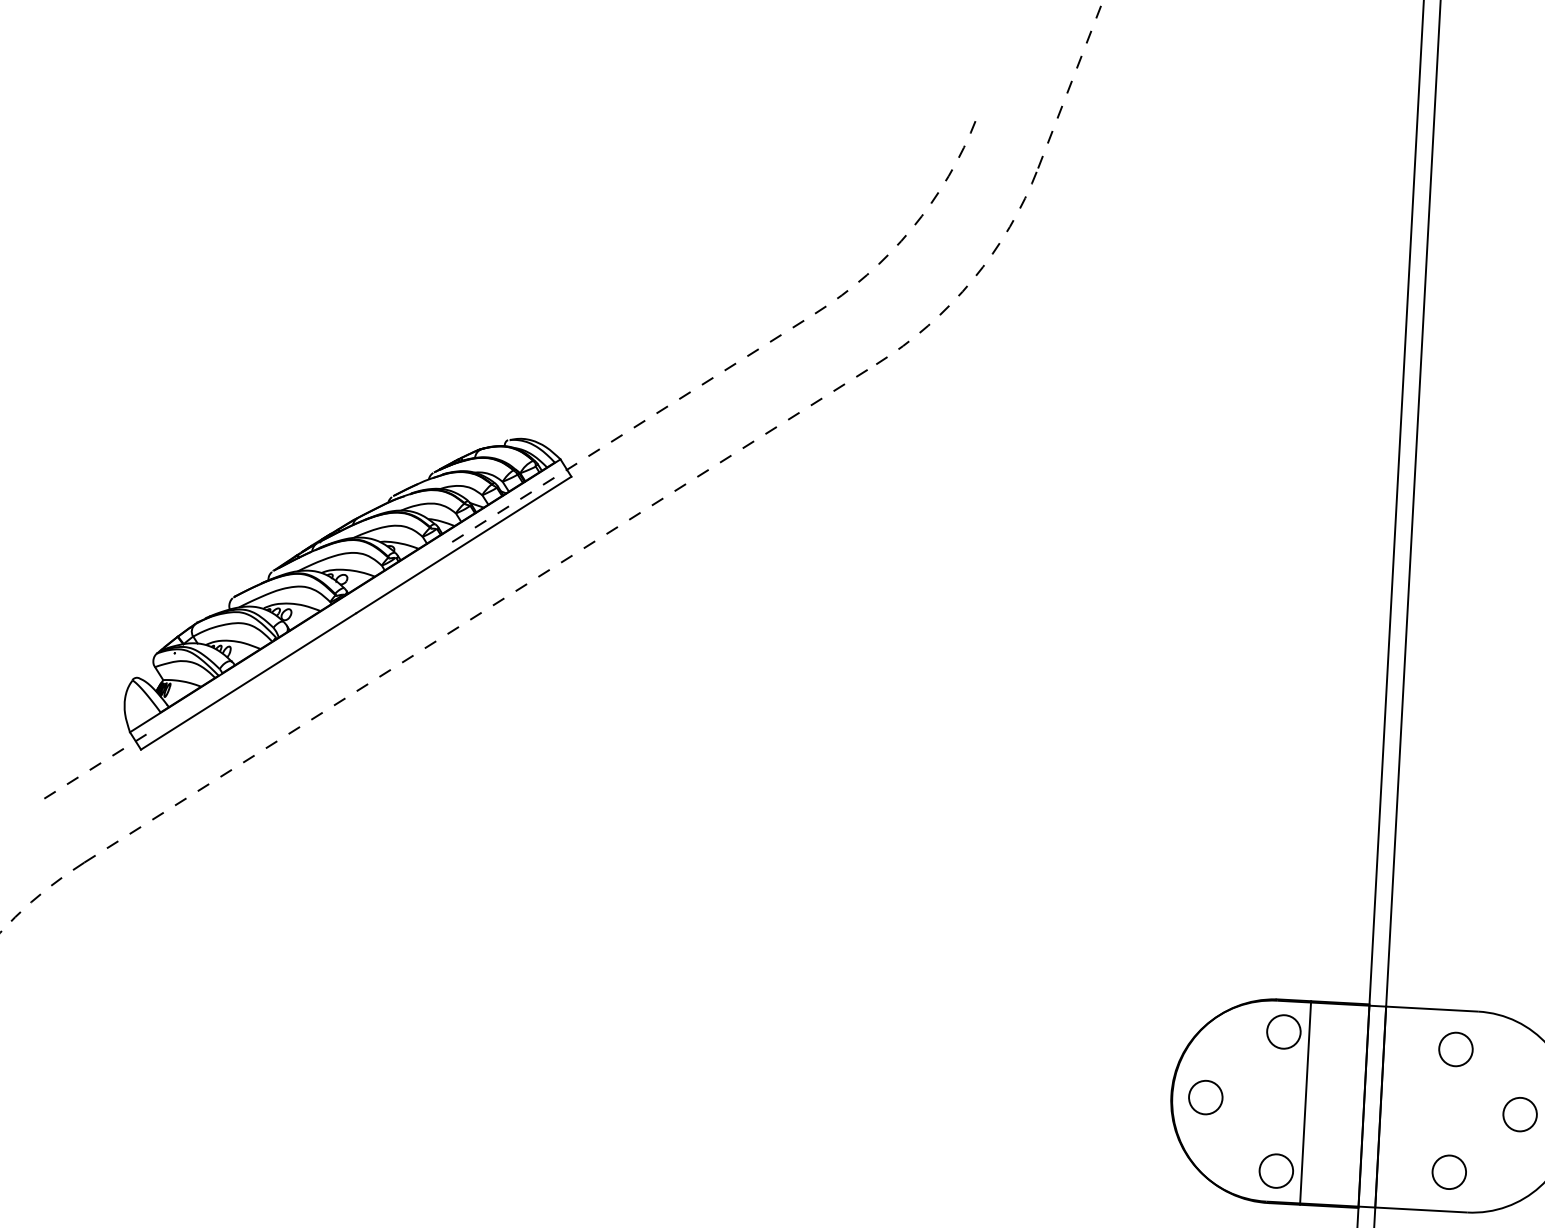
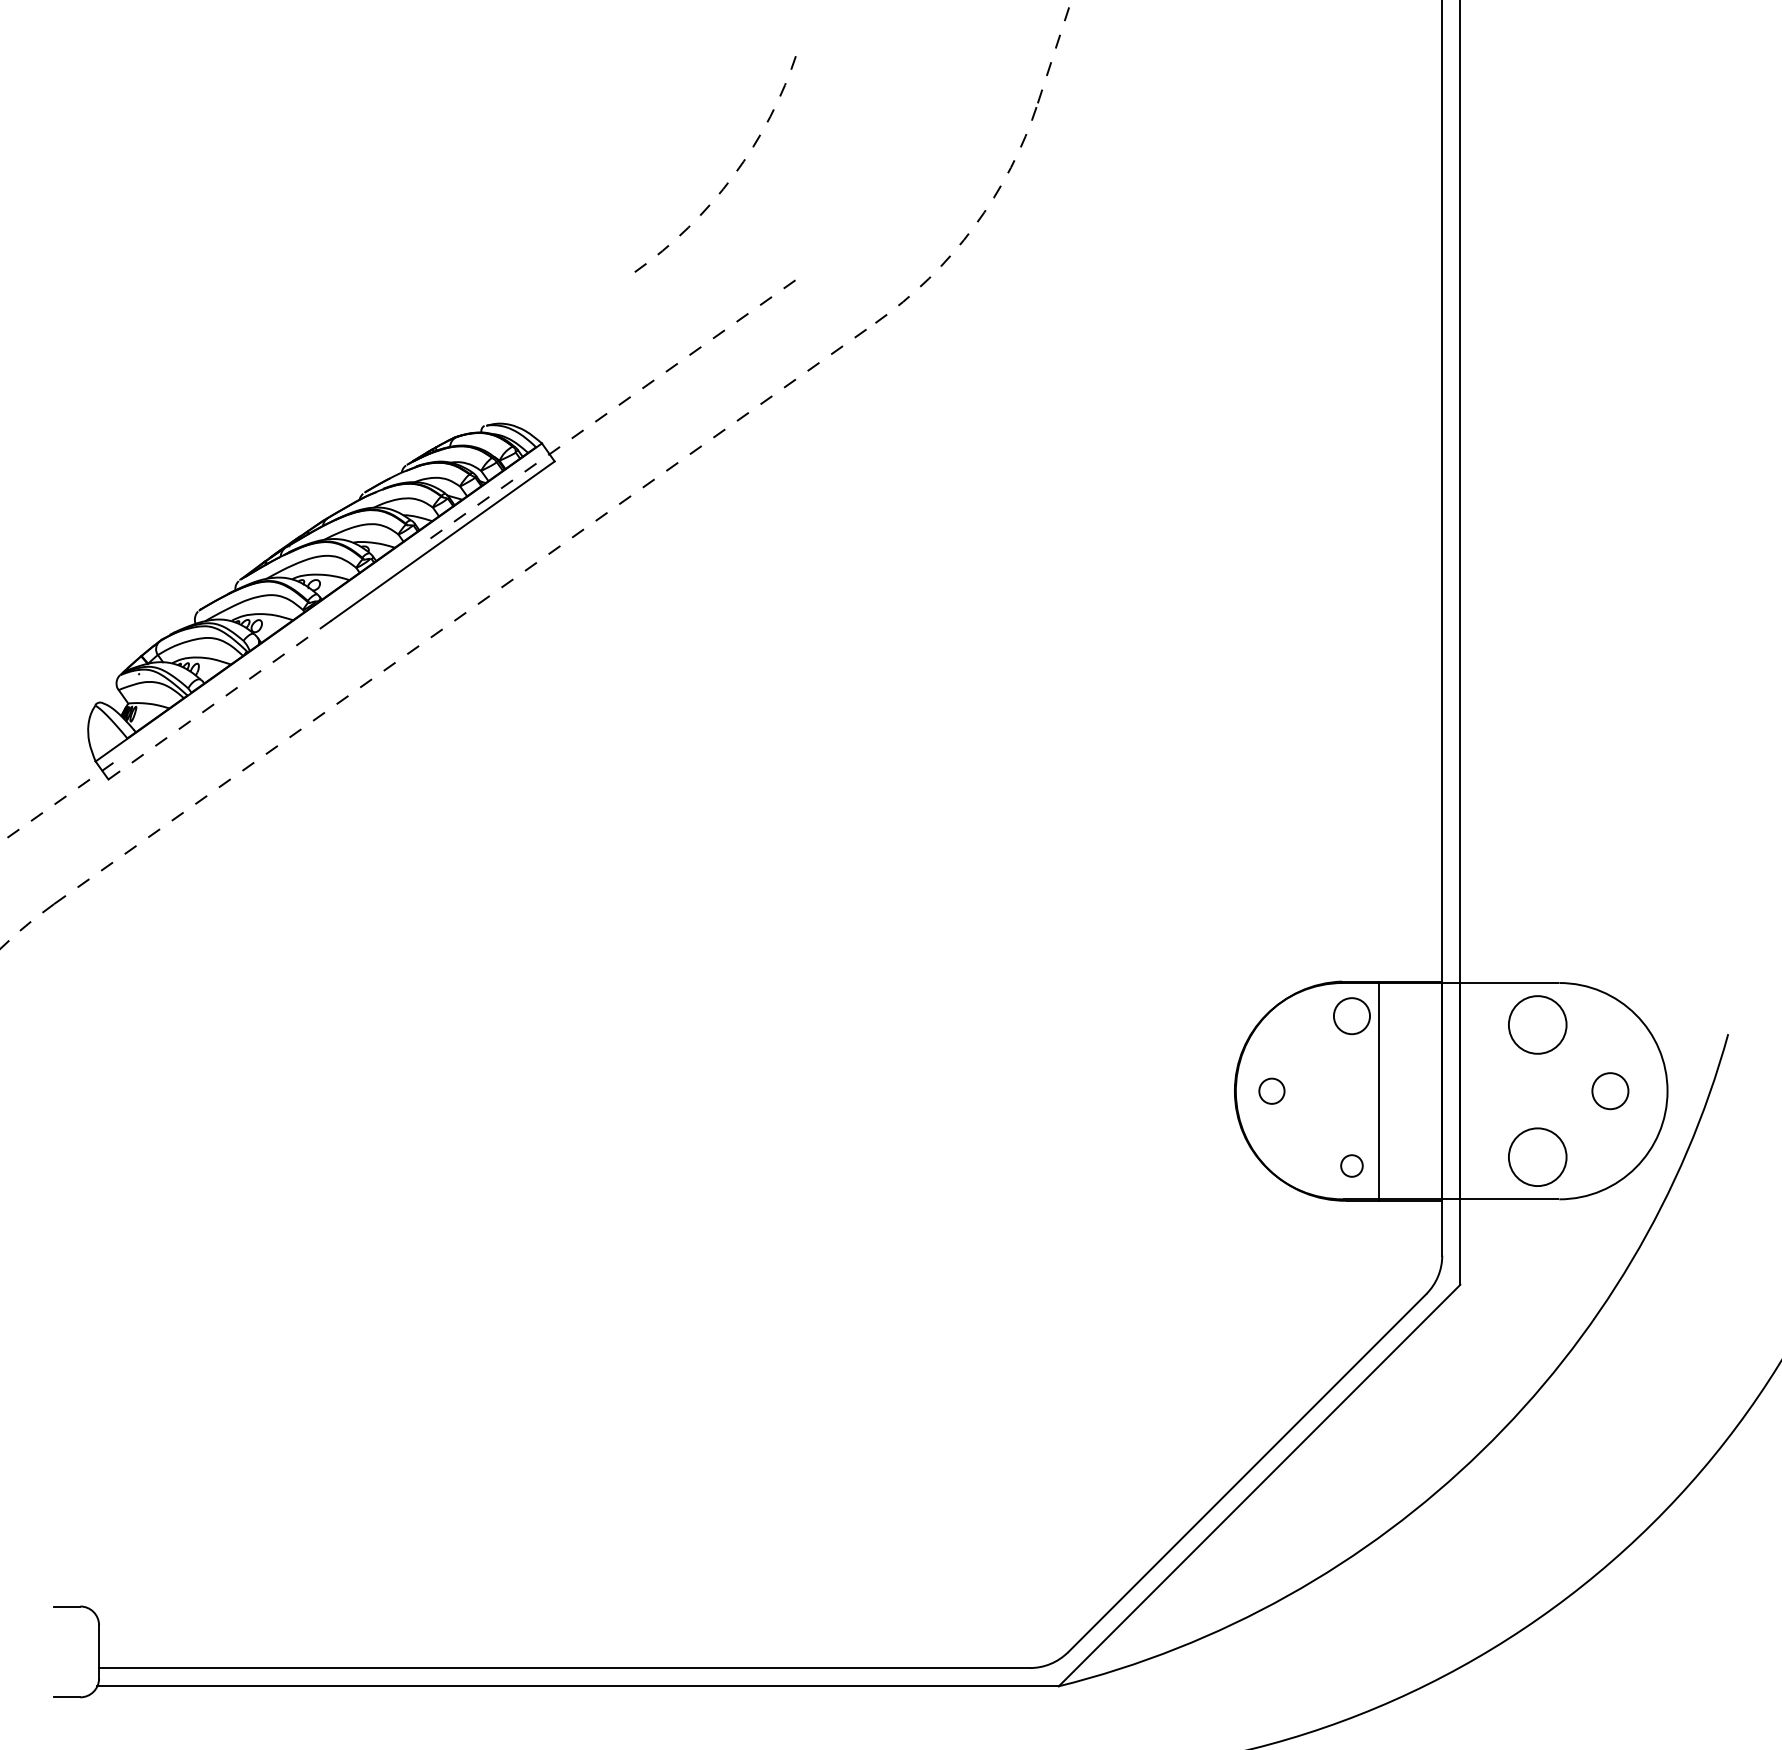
arc: (914, 223) -> (736, 169), moved
line: (249, 681) -> (220, 700), solid -> dashed
circle: (1455, 1049) -> (1537, 1024), size x1.6
circle: (1205, 1097) -> (1271, 1091), size x0.7
circle: (1275, 1170) -> (1351, 1165), size x0.6
circle: (1449, 1172) -> (1537, 1157), size x1.6

